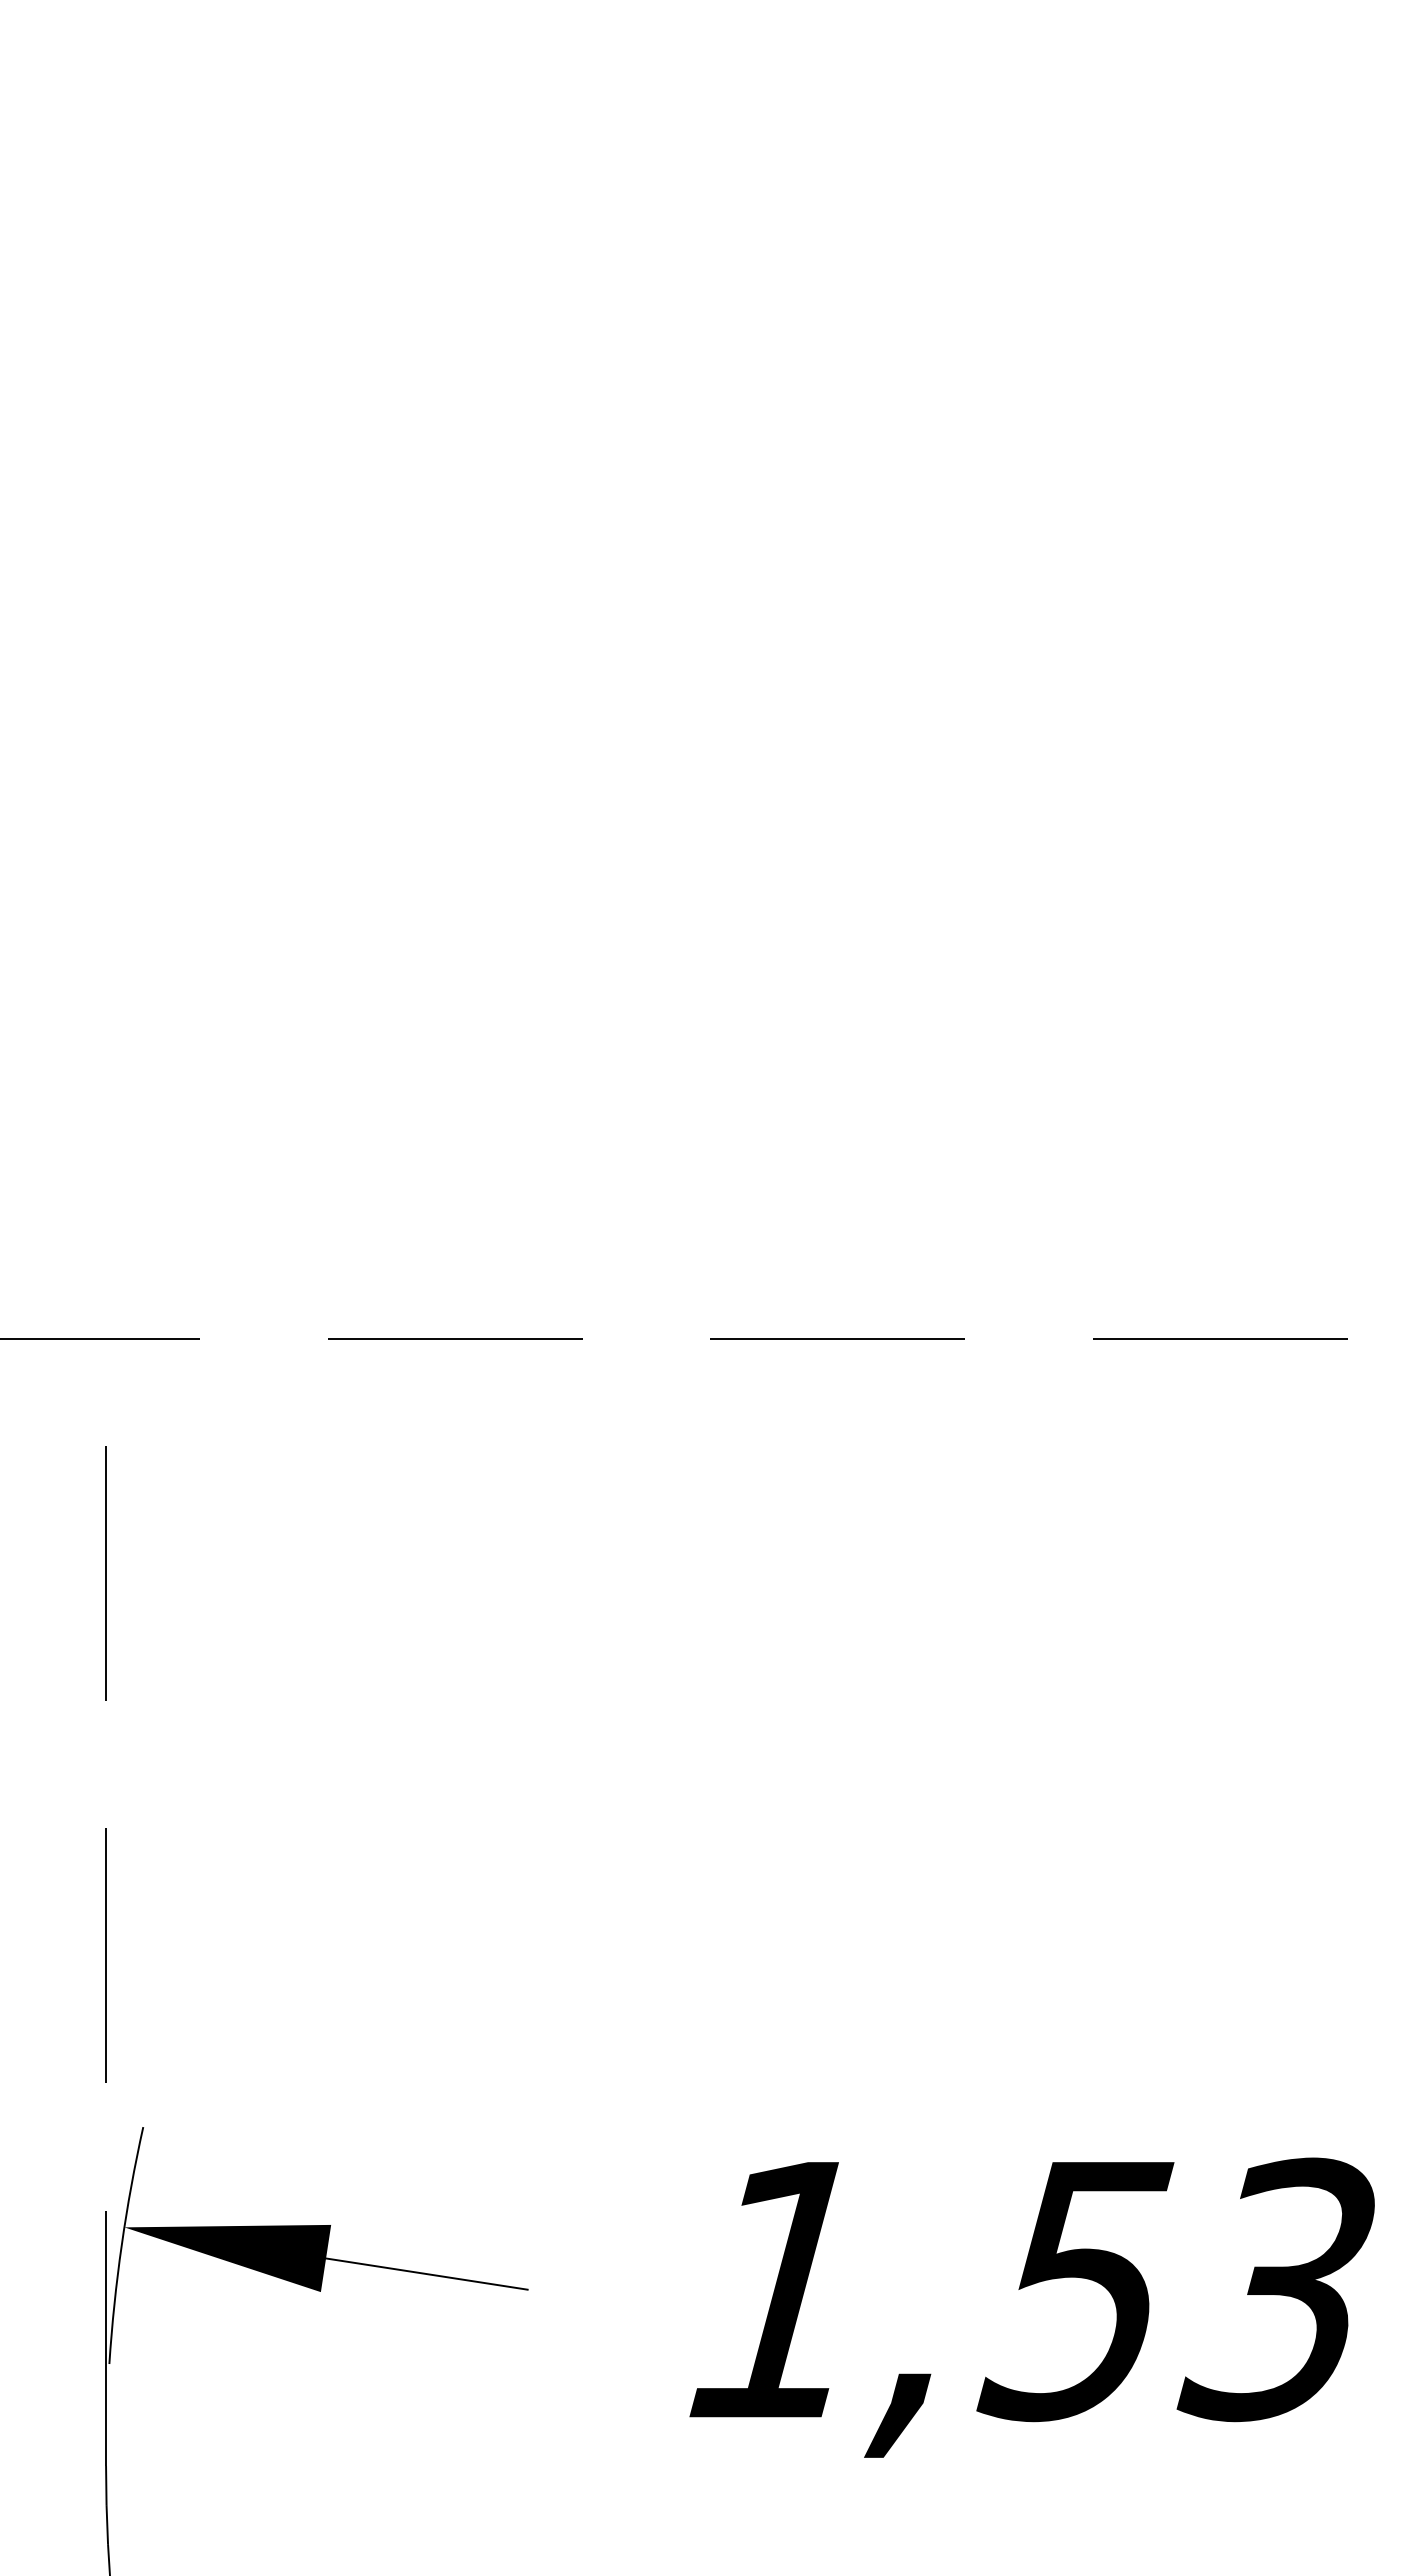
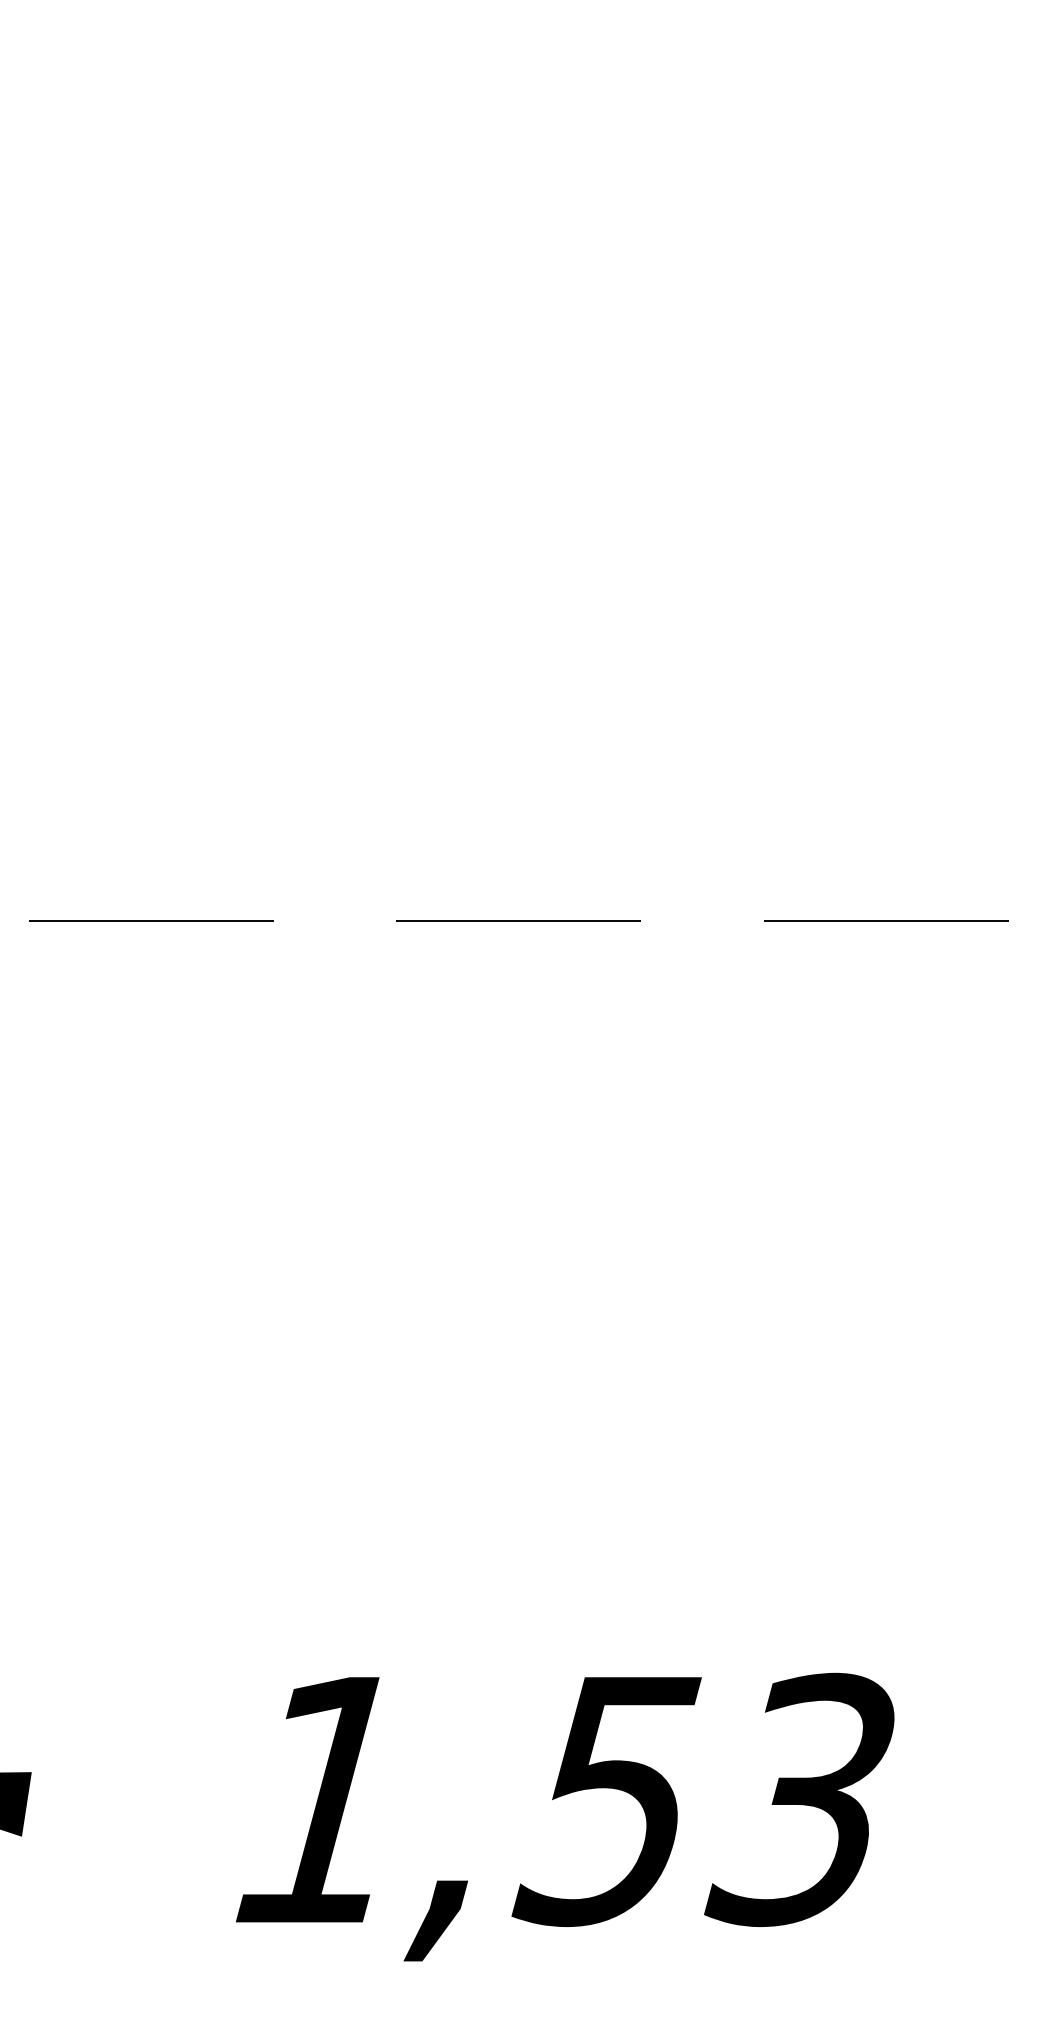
line: (426, 2273) -> (123, 1818), removed
text: (1031, 2307) -> (564, 1816), moved

